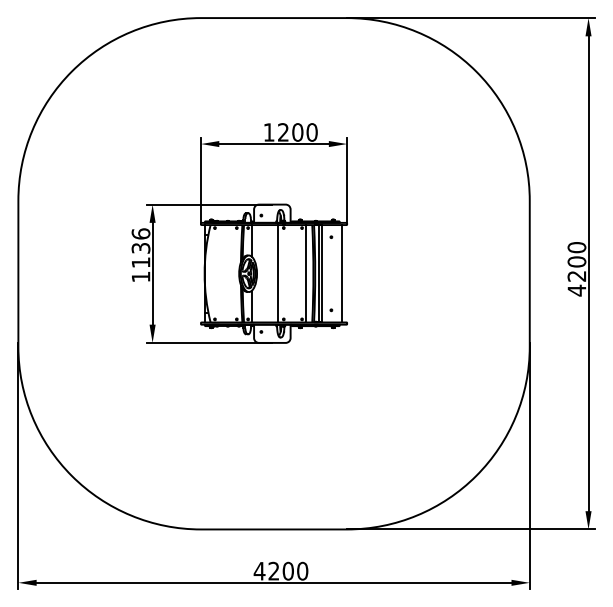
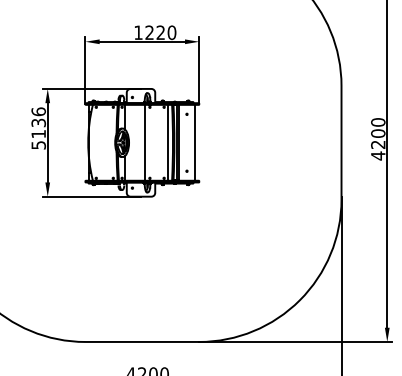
text: (297, 132) -> (160, 32), 1200 -> 1220
text: (141, 276) -> (39, 144), 1136 -> 5136

